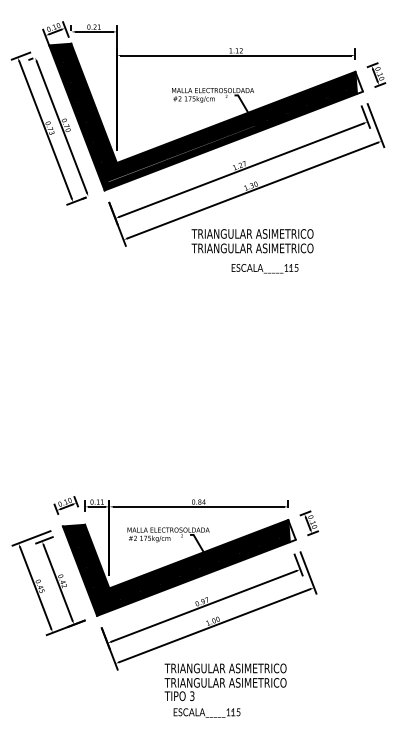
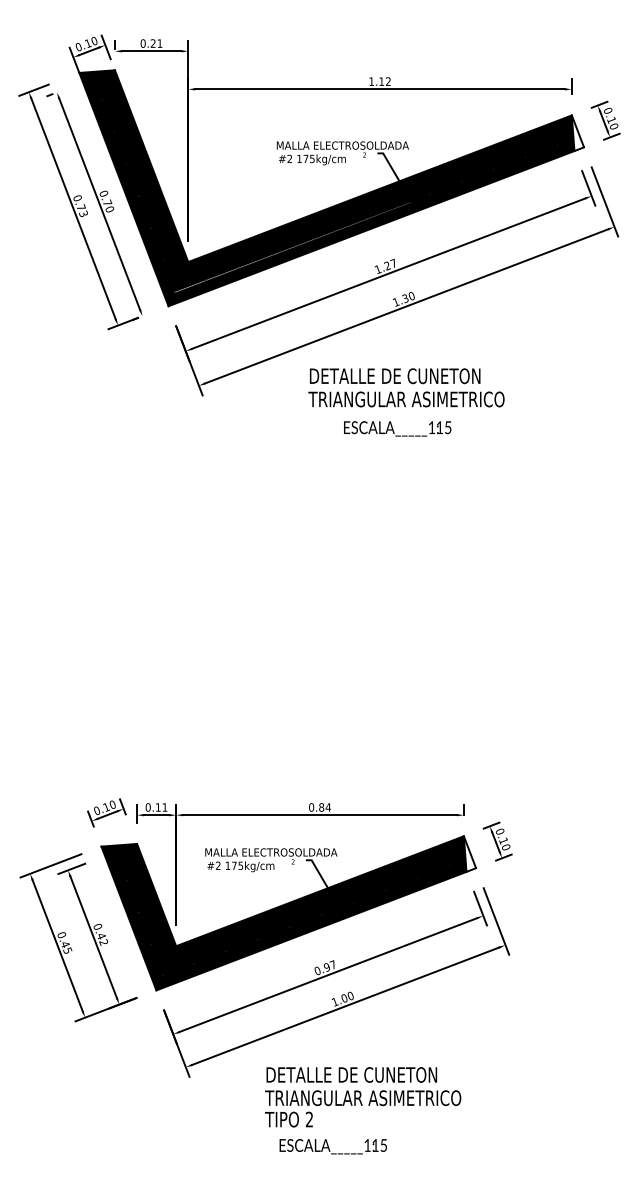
text: (252, 233) -> (406, 375), TRIANGULAR ASIMETRICO -> DETALLE DE CUNETON
text: (264, 268) -> (396, 428), moved
text: (225, 668) -> (362, 1075), TRIANGULAR ASIMETRICO -> DETALLE DE CUNETON
text: (192, 696) -> (309, 1120), 3 -> 2

